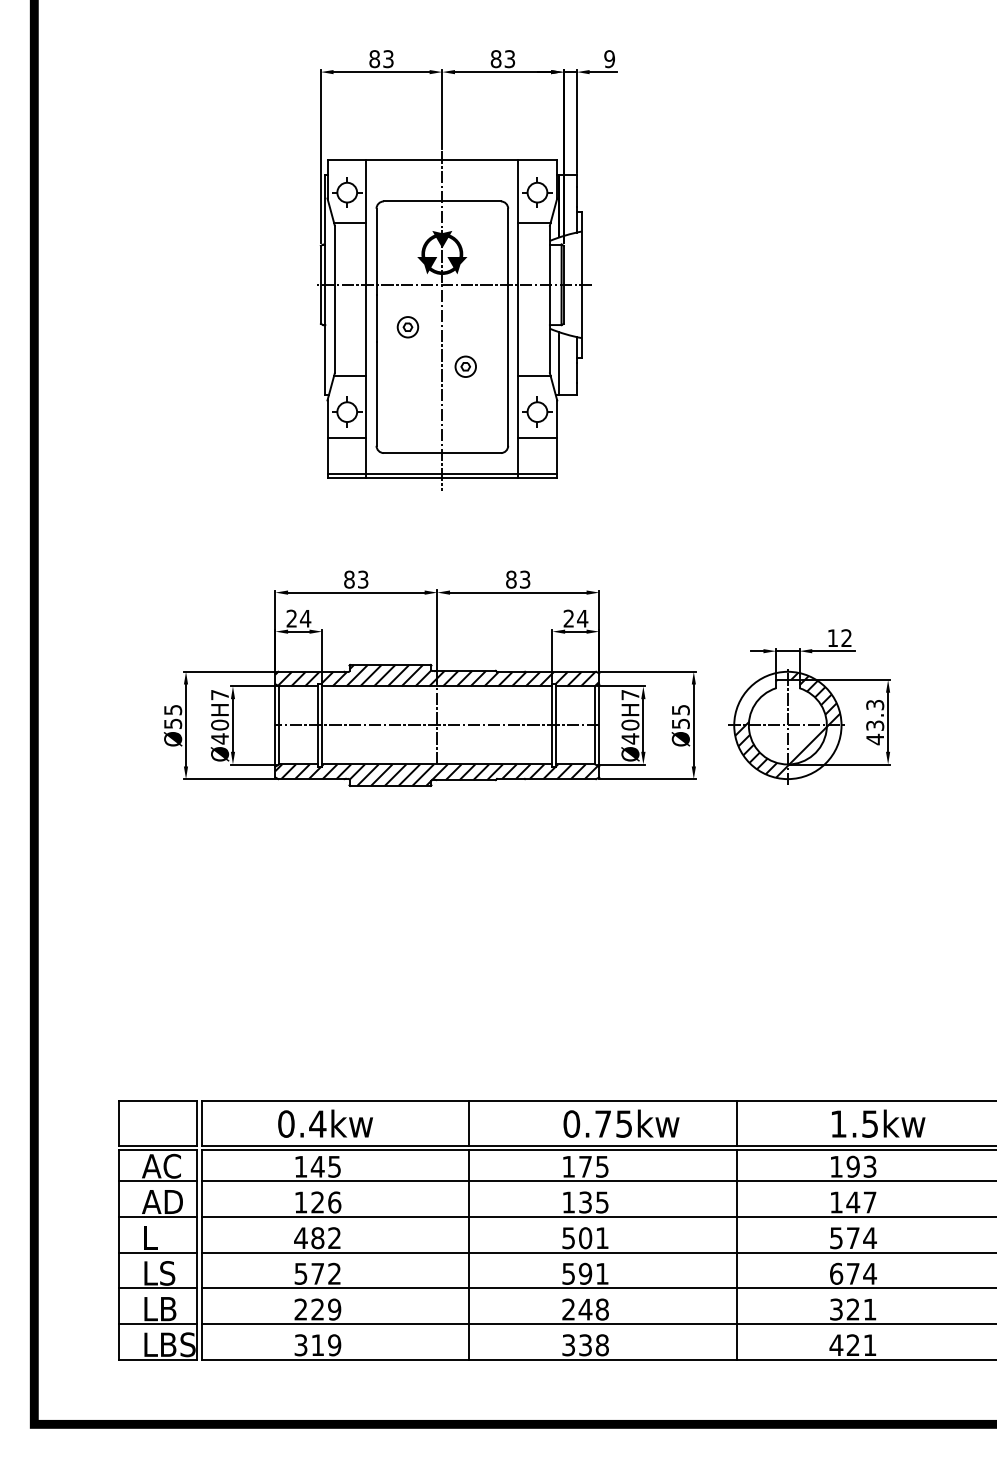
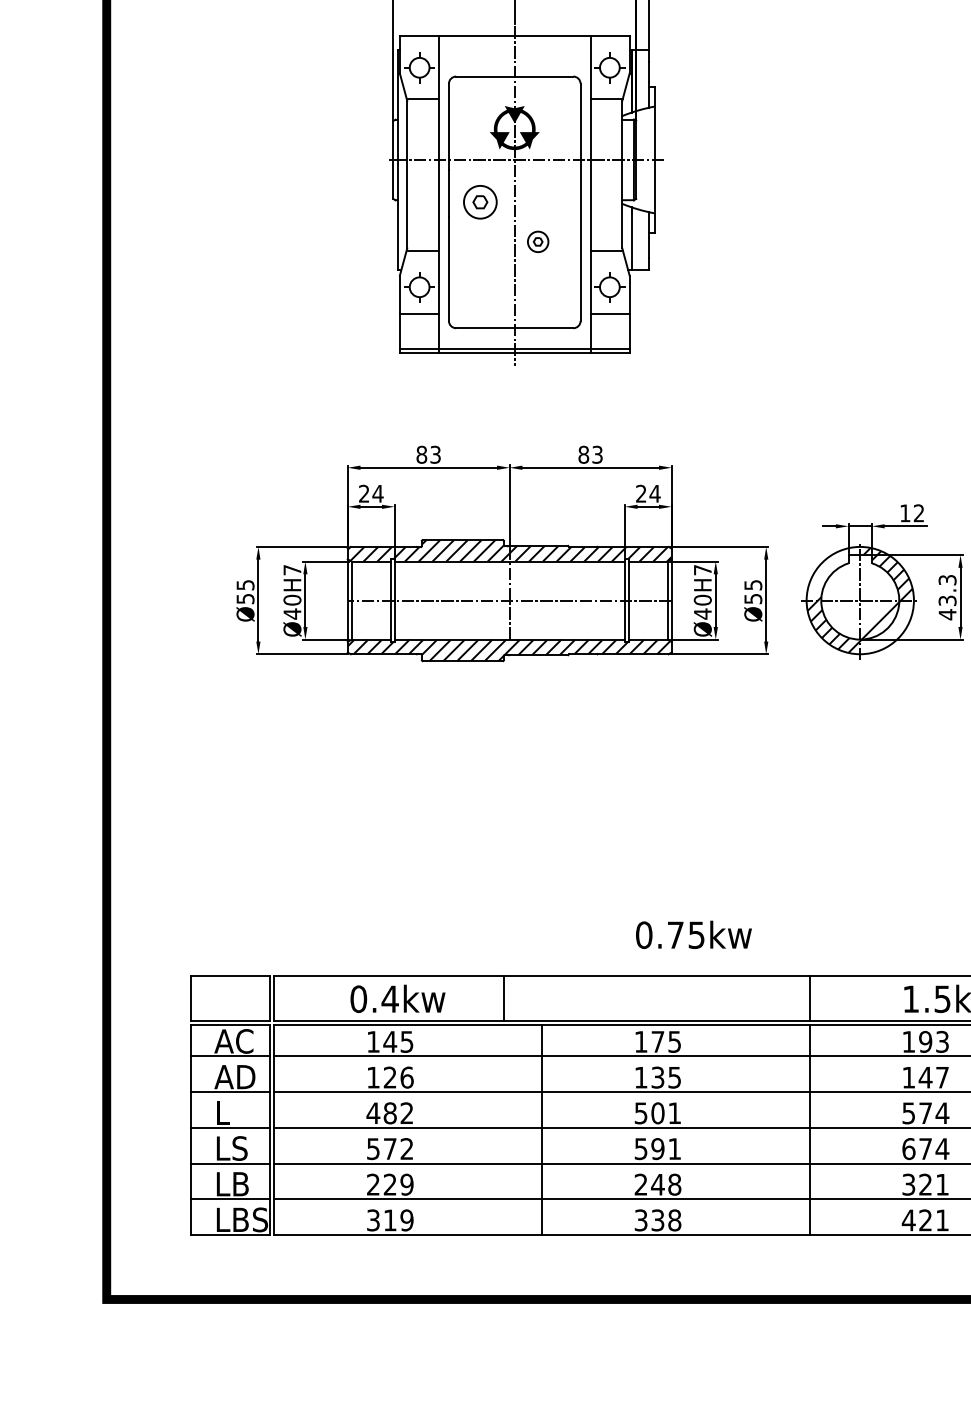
part: (407, 327) -> (479, 202), size x1.6
line: (469, 1123) -> (503, 998), moved
text: (621, 1123) -> (693, 934), moved

